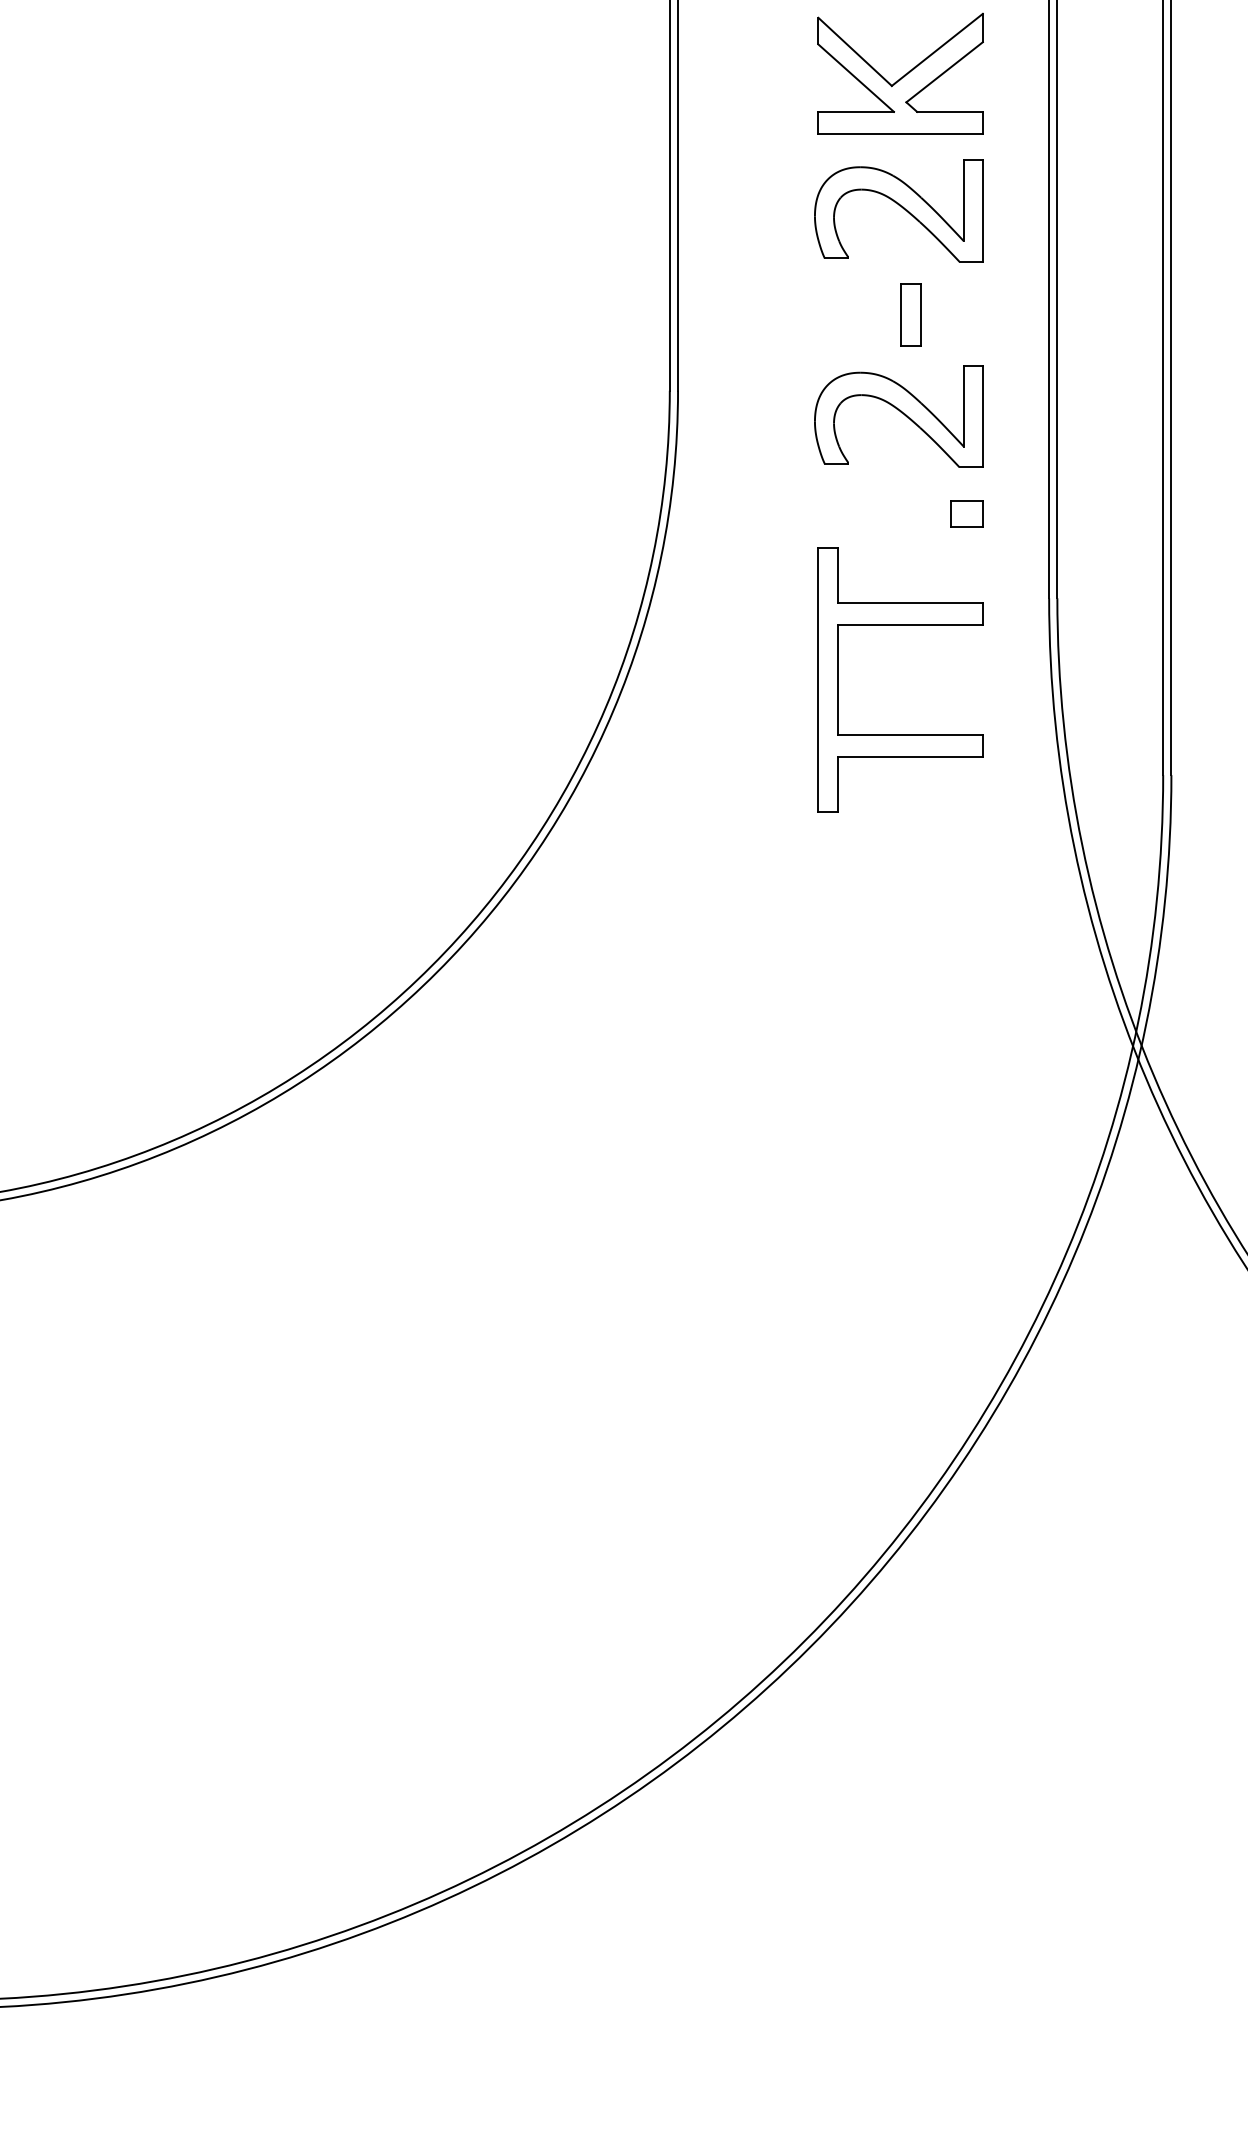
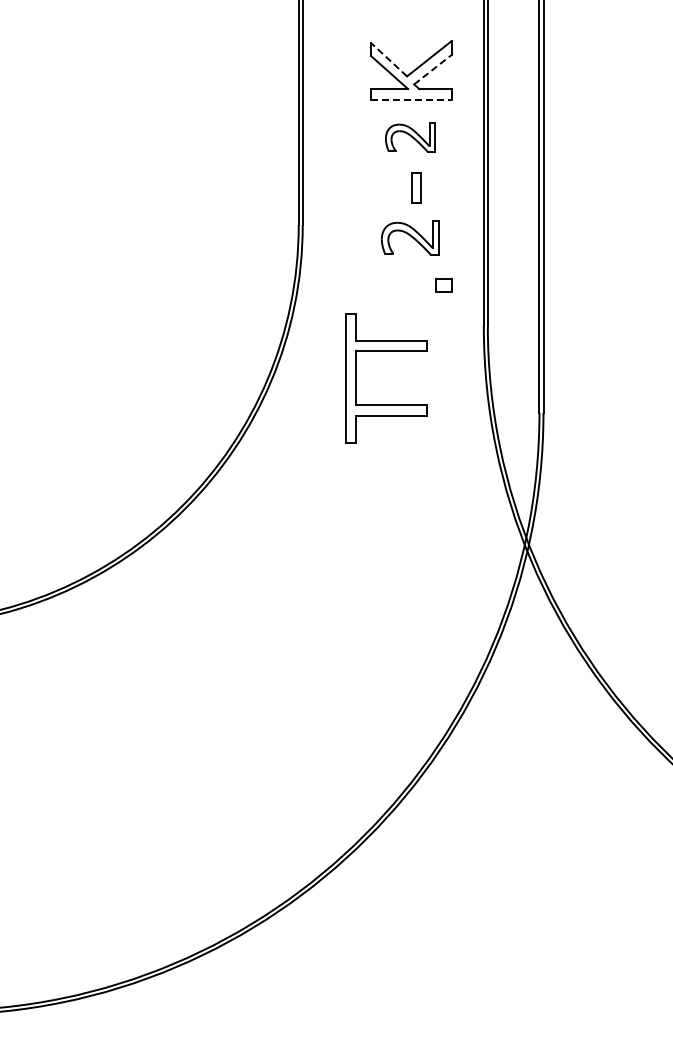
line: (853, 51) -> (388, 59), solid -> dashed
line: (943, 71) -> (432, 69), solid -> dashed
line: (900, 133) -> (411, 99), solid -> dashed
part: (898, 211) -> (410, 137), size x0.6
part: (898, 416) -> (410, 237), size x0.7
part: (900, 733) -> (386, 404), moved

